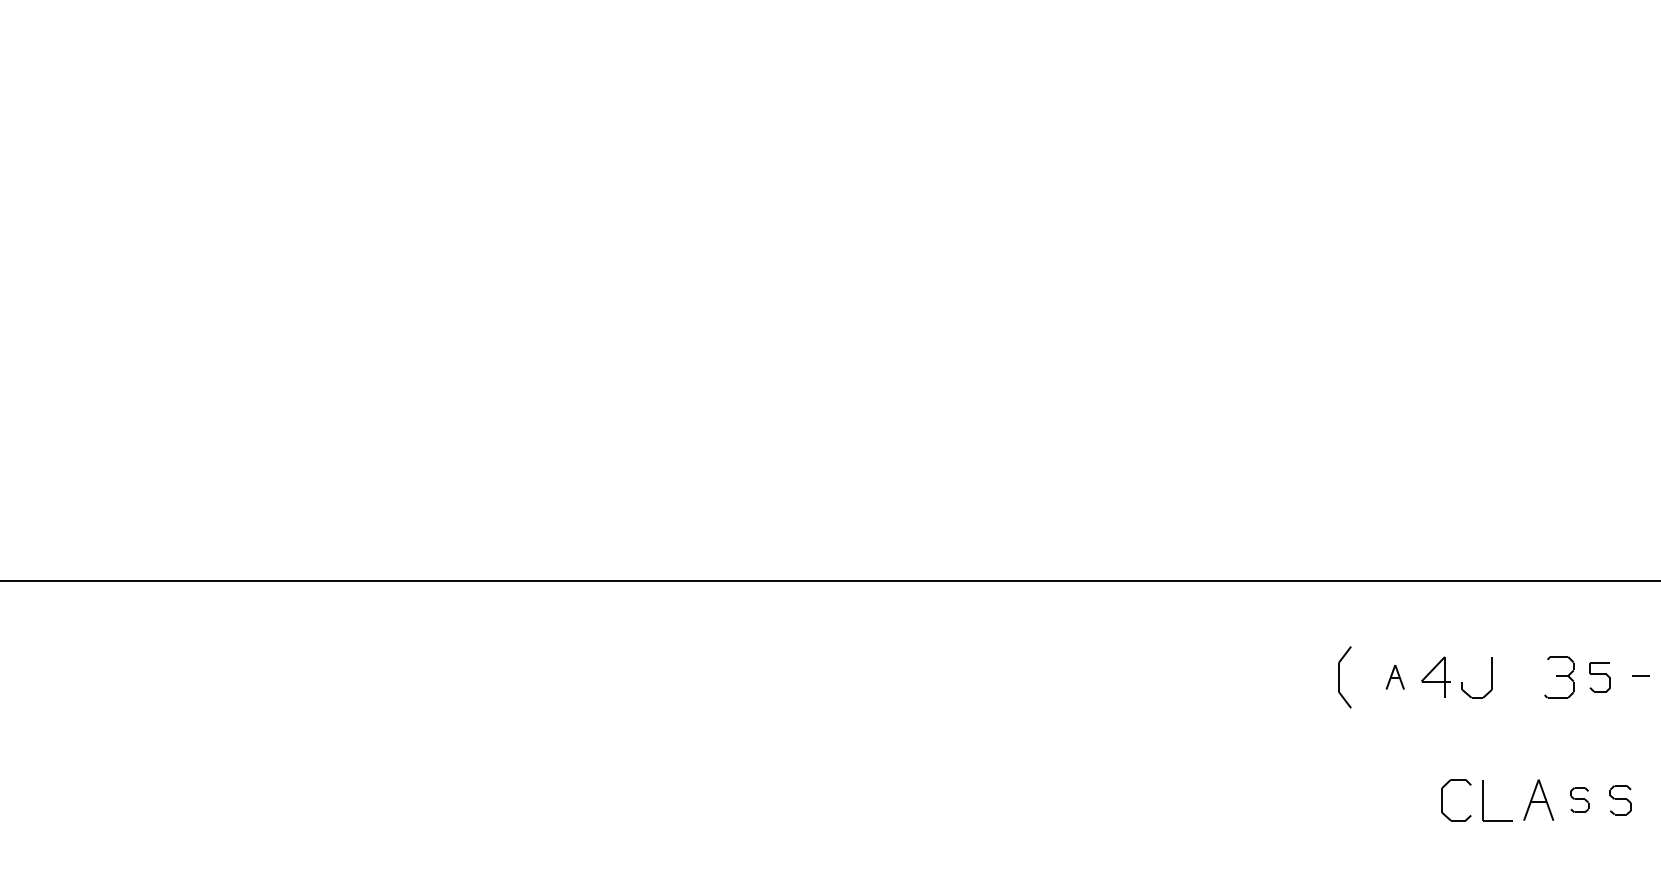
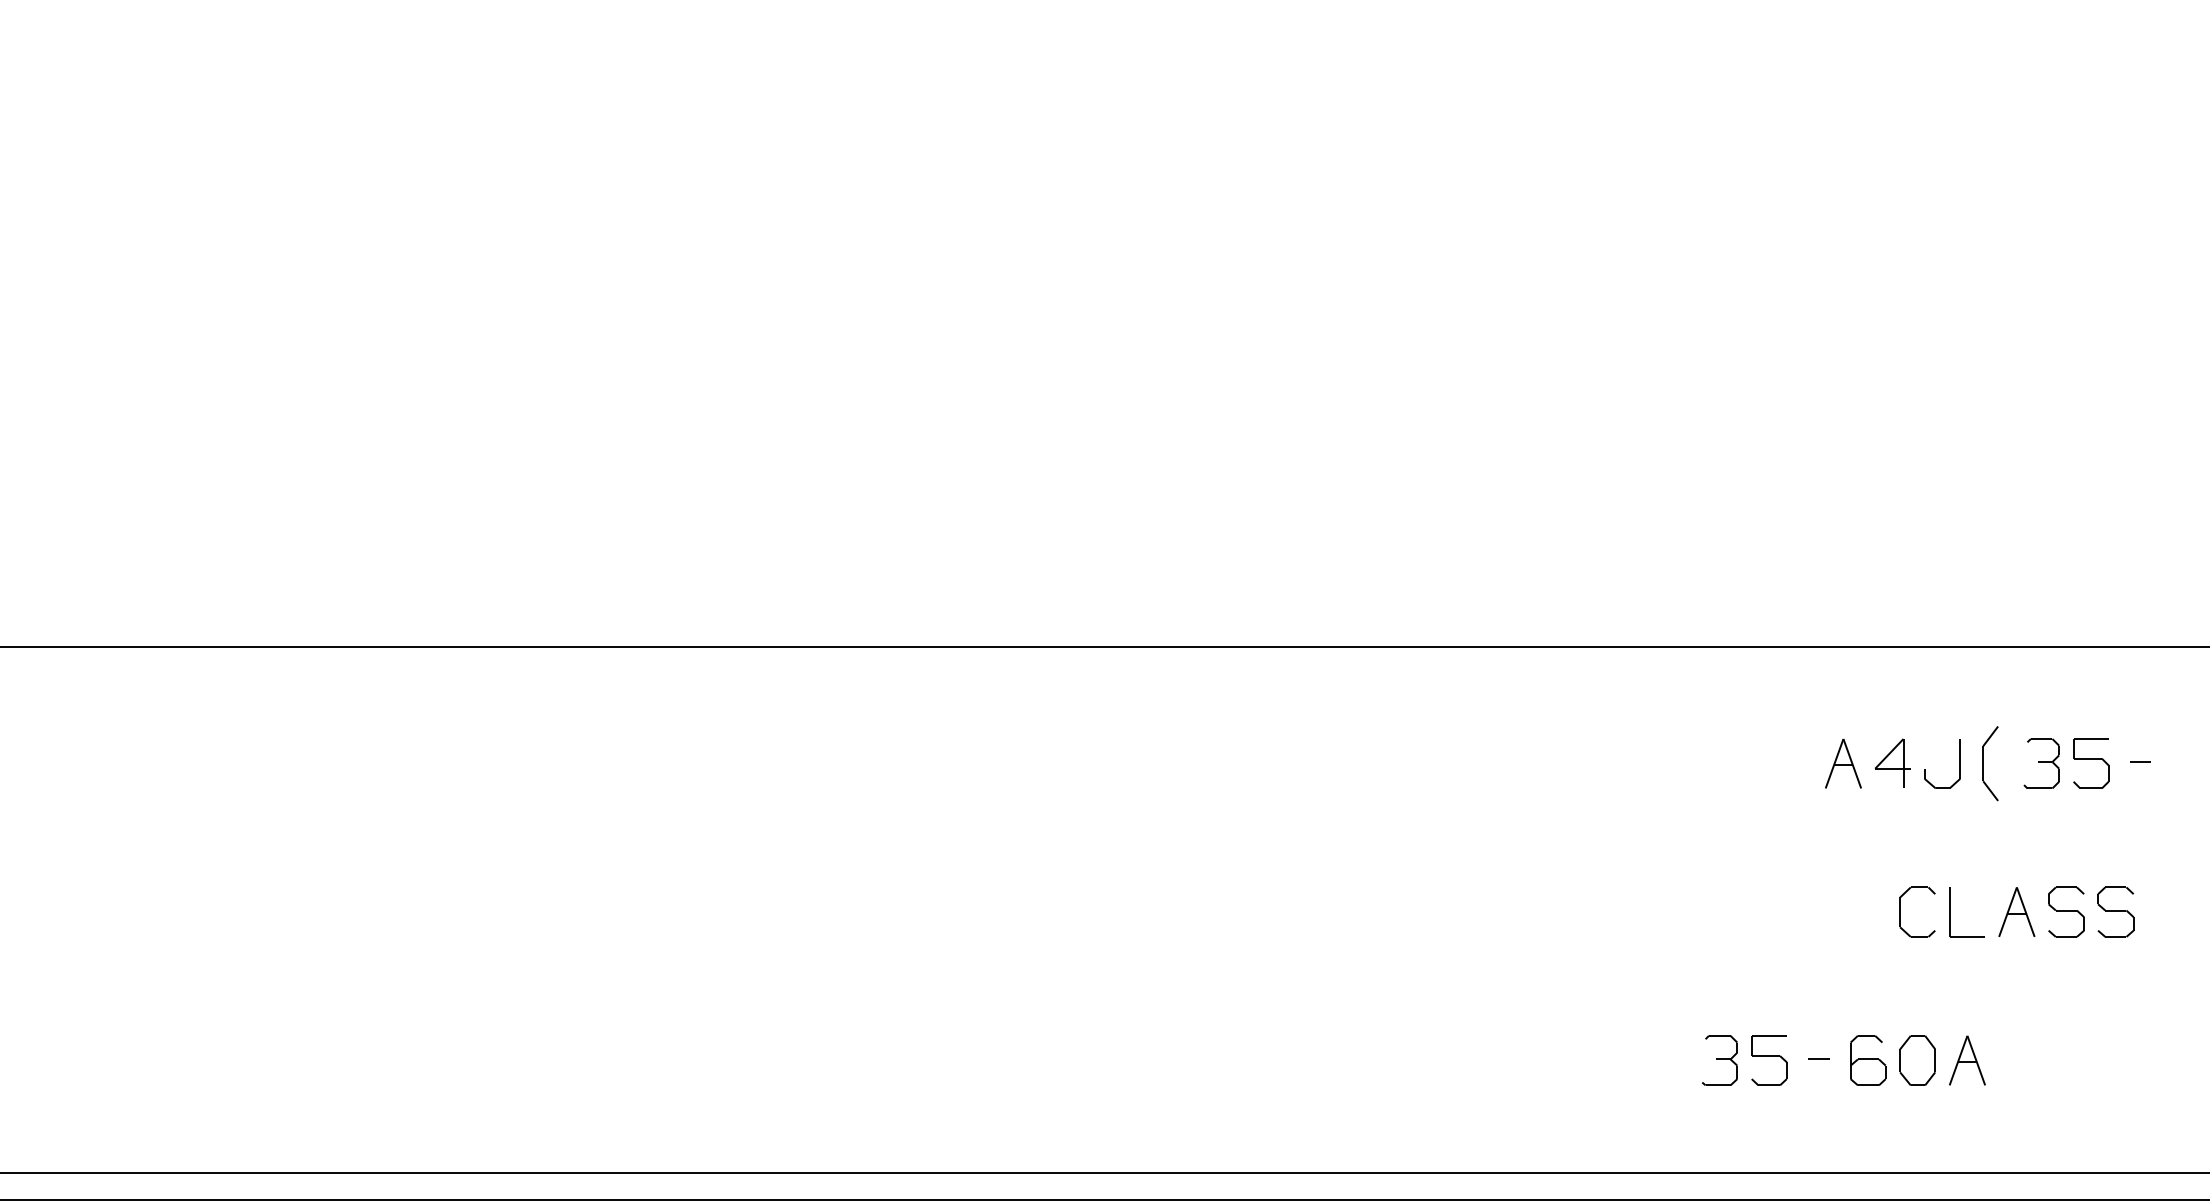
part: (1339, 677) -> (1983, 763), moved
part: (1395, 677) -> (1843, 763), size x1.67
part: (1600, 677) -> (2091, 763), size x1.43
part: (1579, 799) -> (2066, 911), size x1.67
part: (1620, 799) -> (2115, 911), size x1.43

